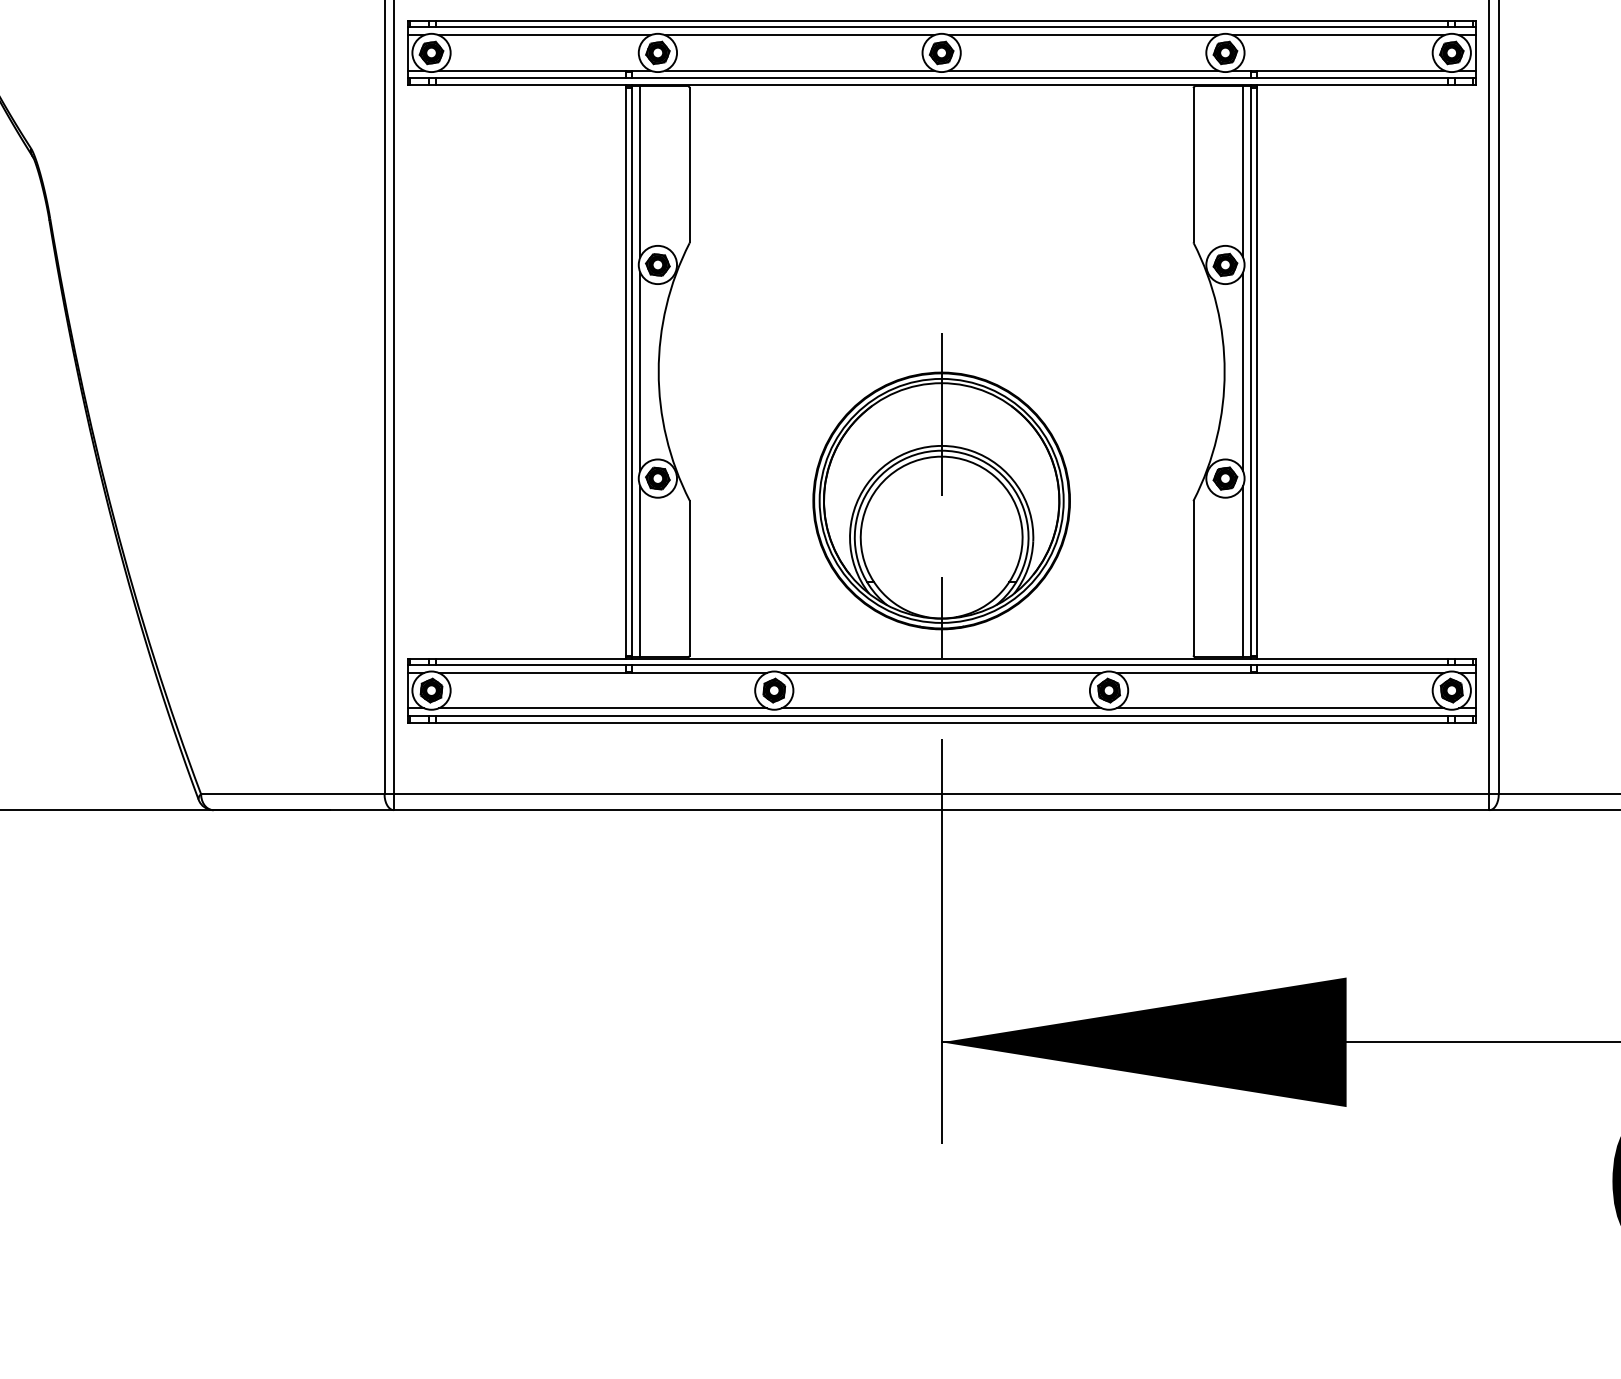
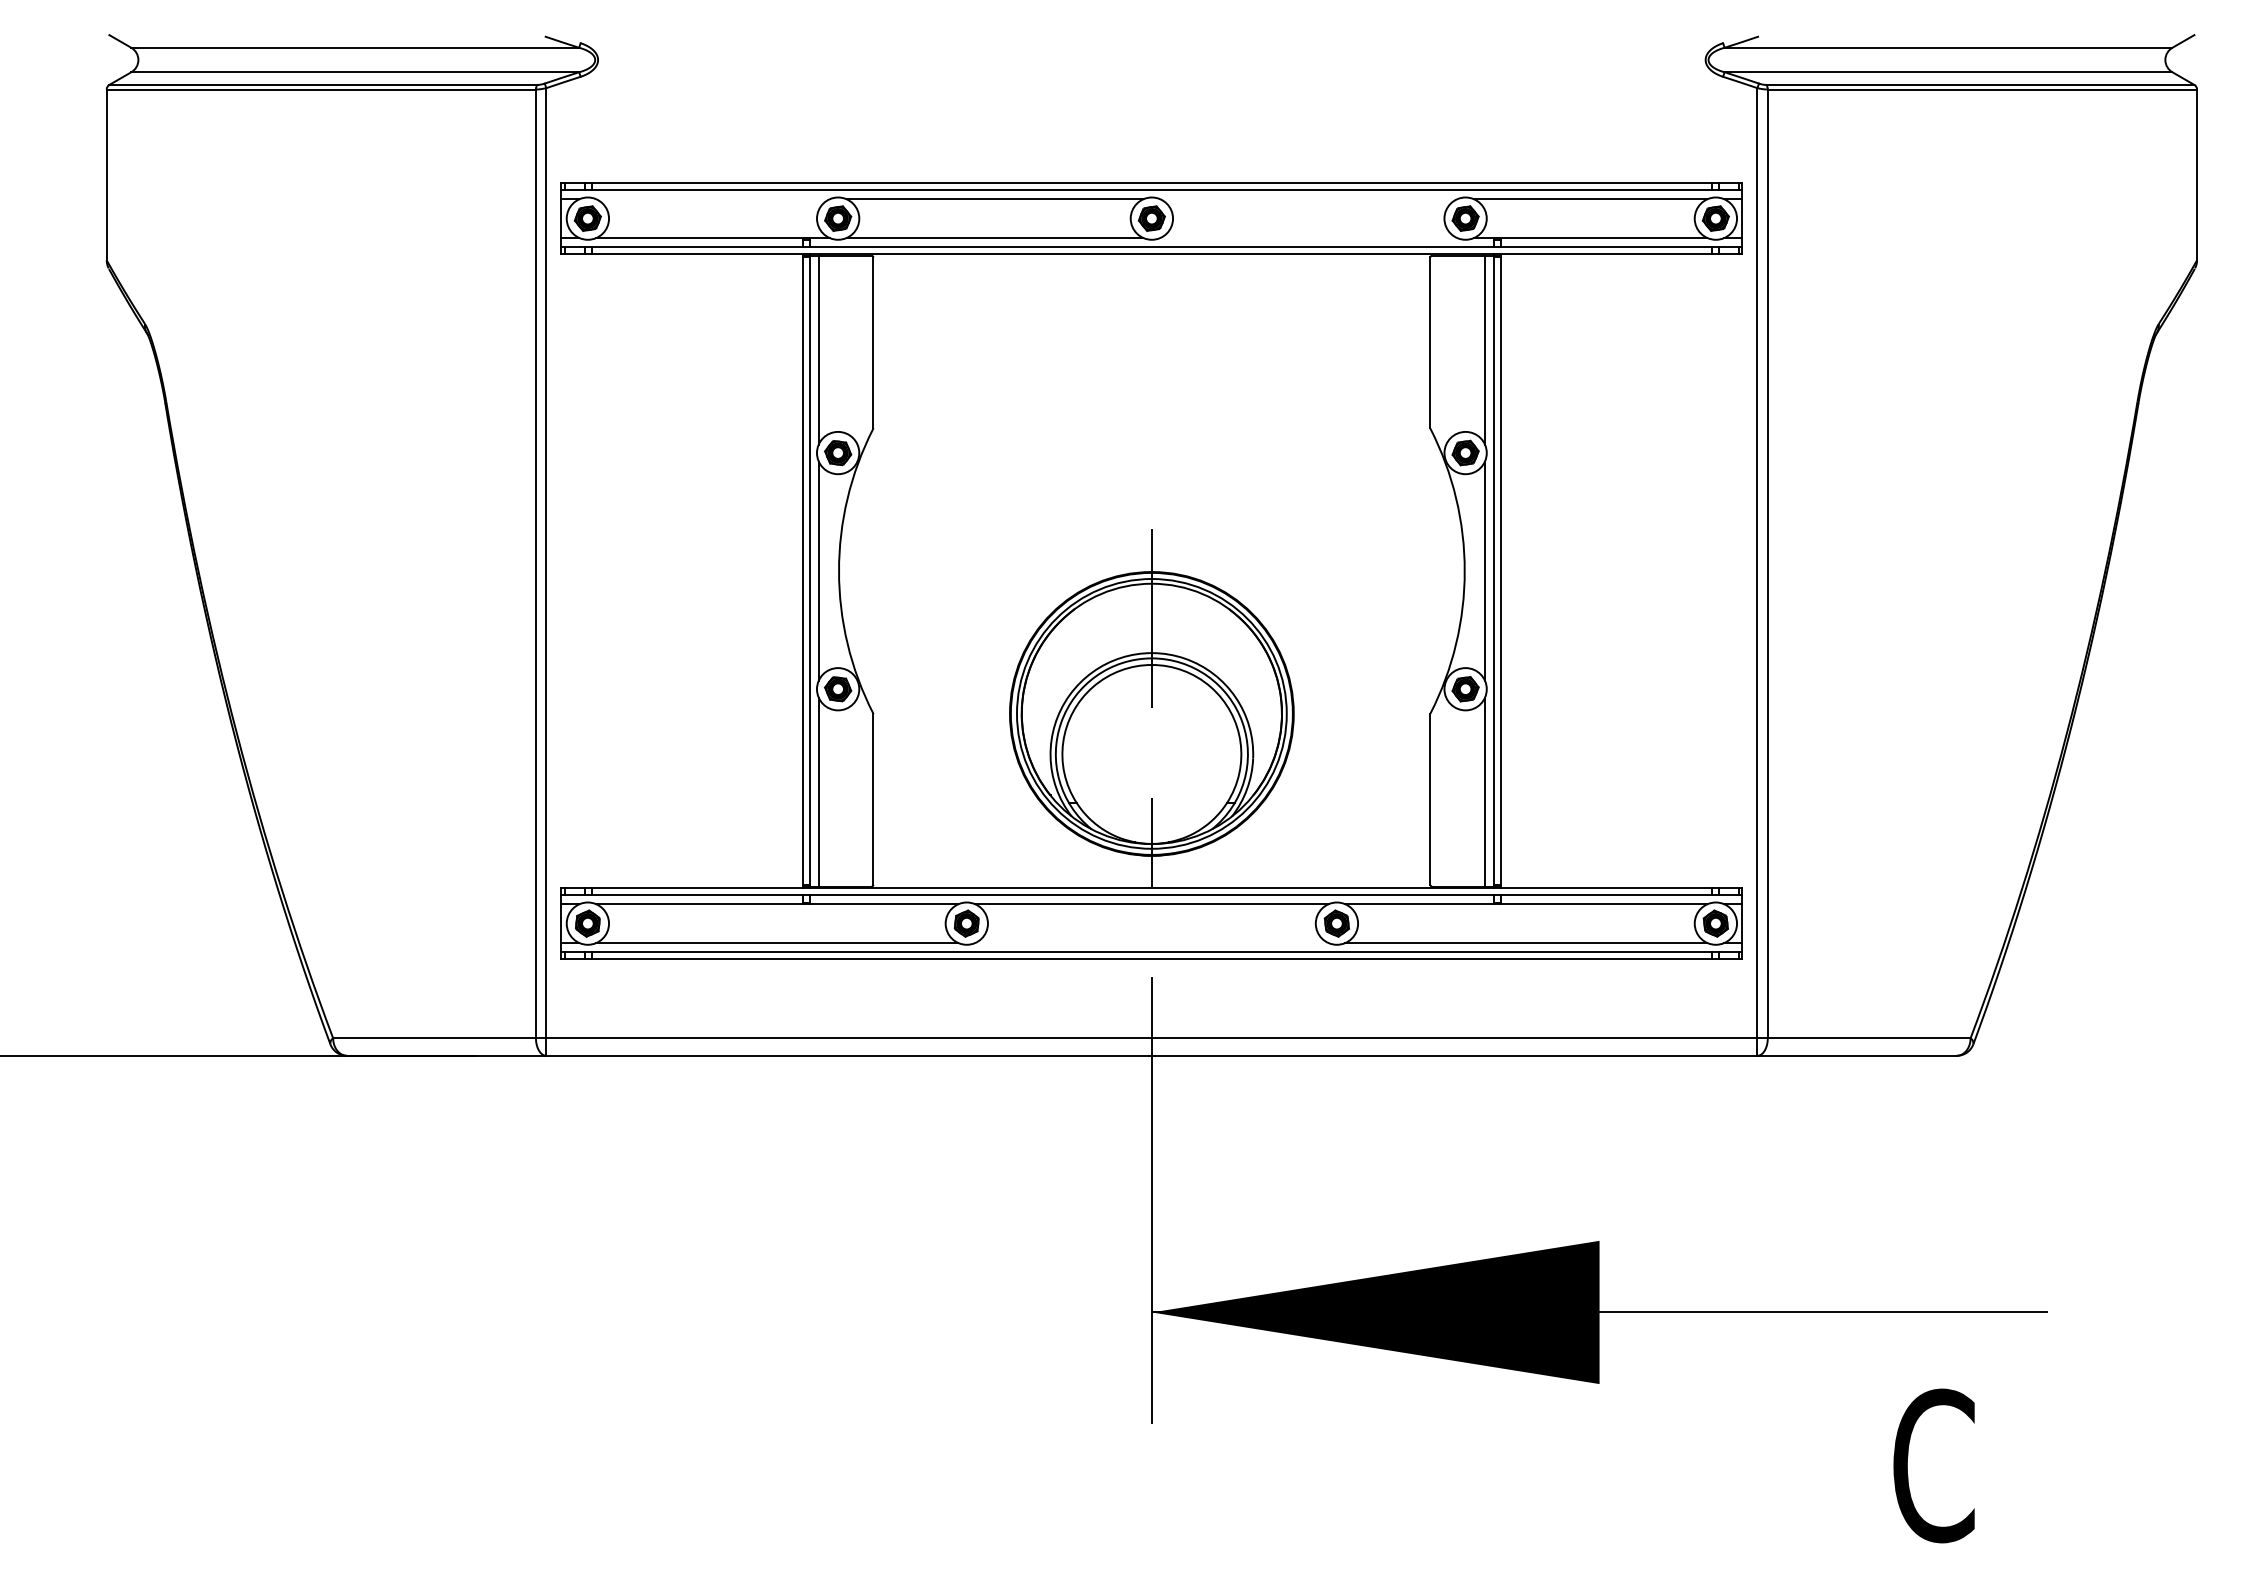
line: (544, 35) -> (712, 199), removed
line: (1083, 35) -> (1308, 199), removed
line: (1083, 70) -> (1308, 238), removed
line: (941, 708) -> (1151, 943), removed

